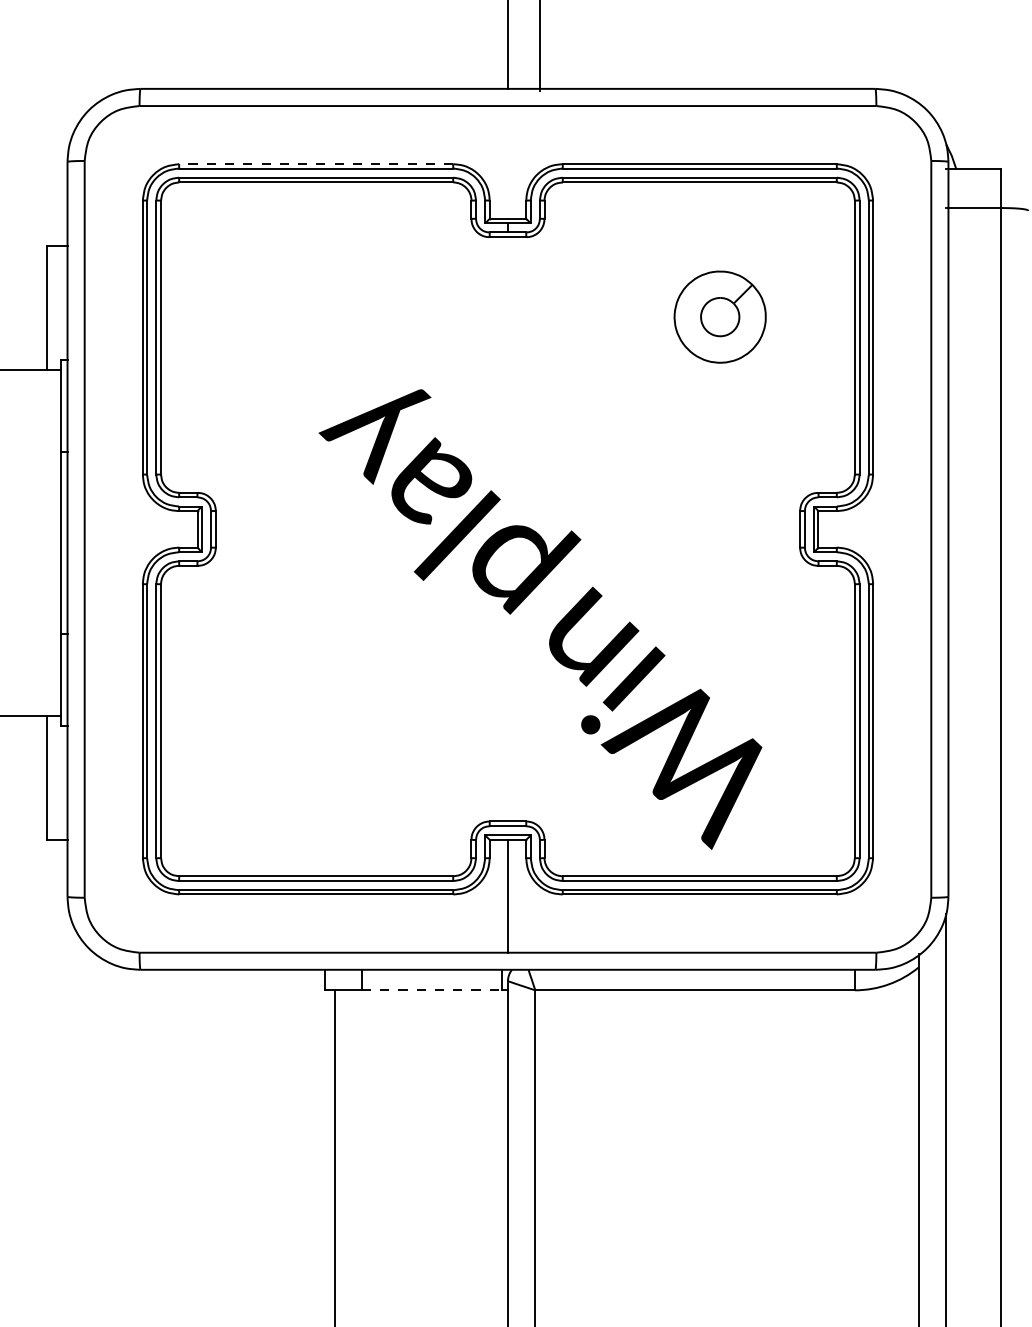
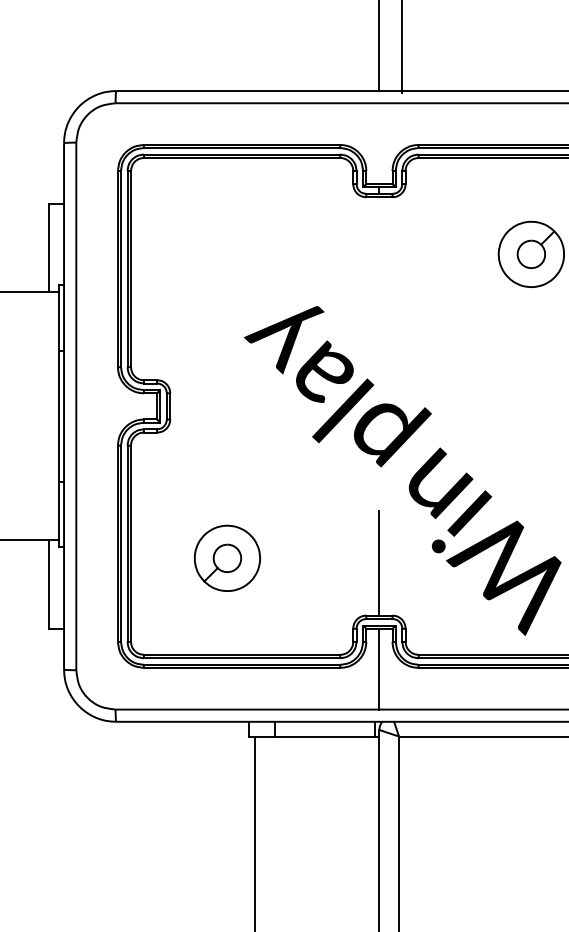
line: (316, 164) -> (242, 145), dashed -> solid
part: (295, 741) -> (227, 558), added
line: (507, 748) -> (379, 563), added
line: (431, 990) -> (324, 736), dashed -> solid

